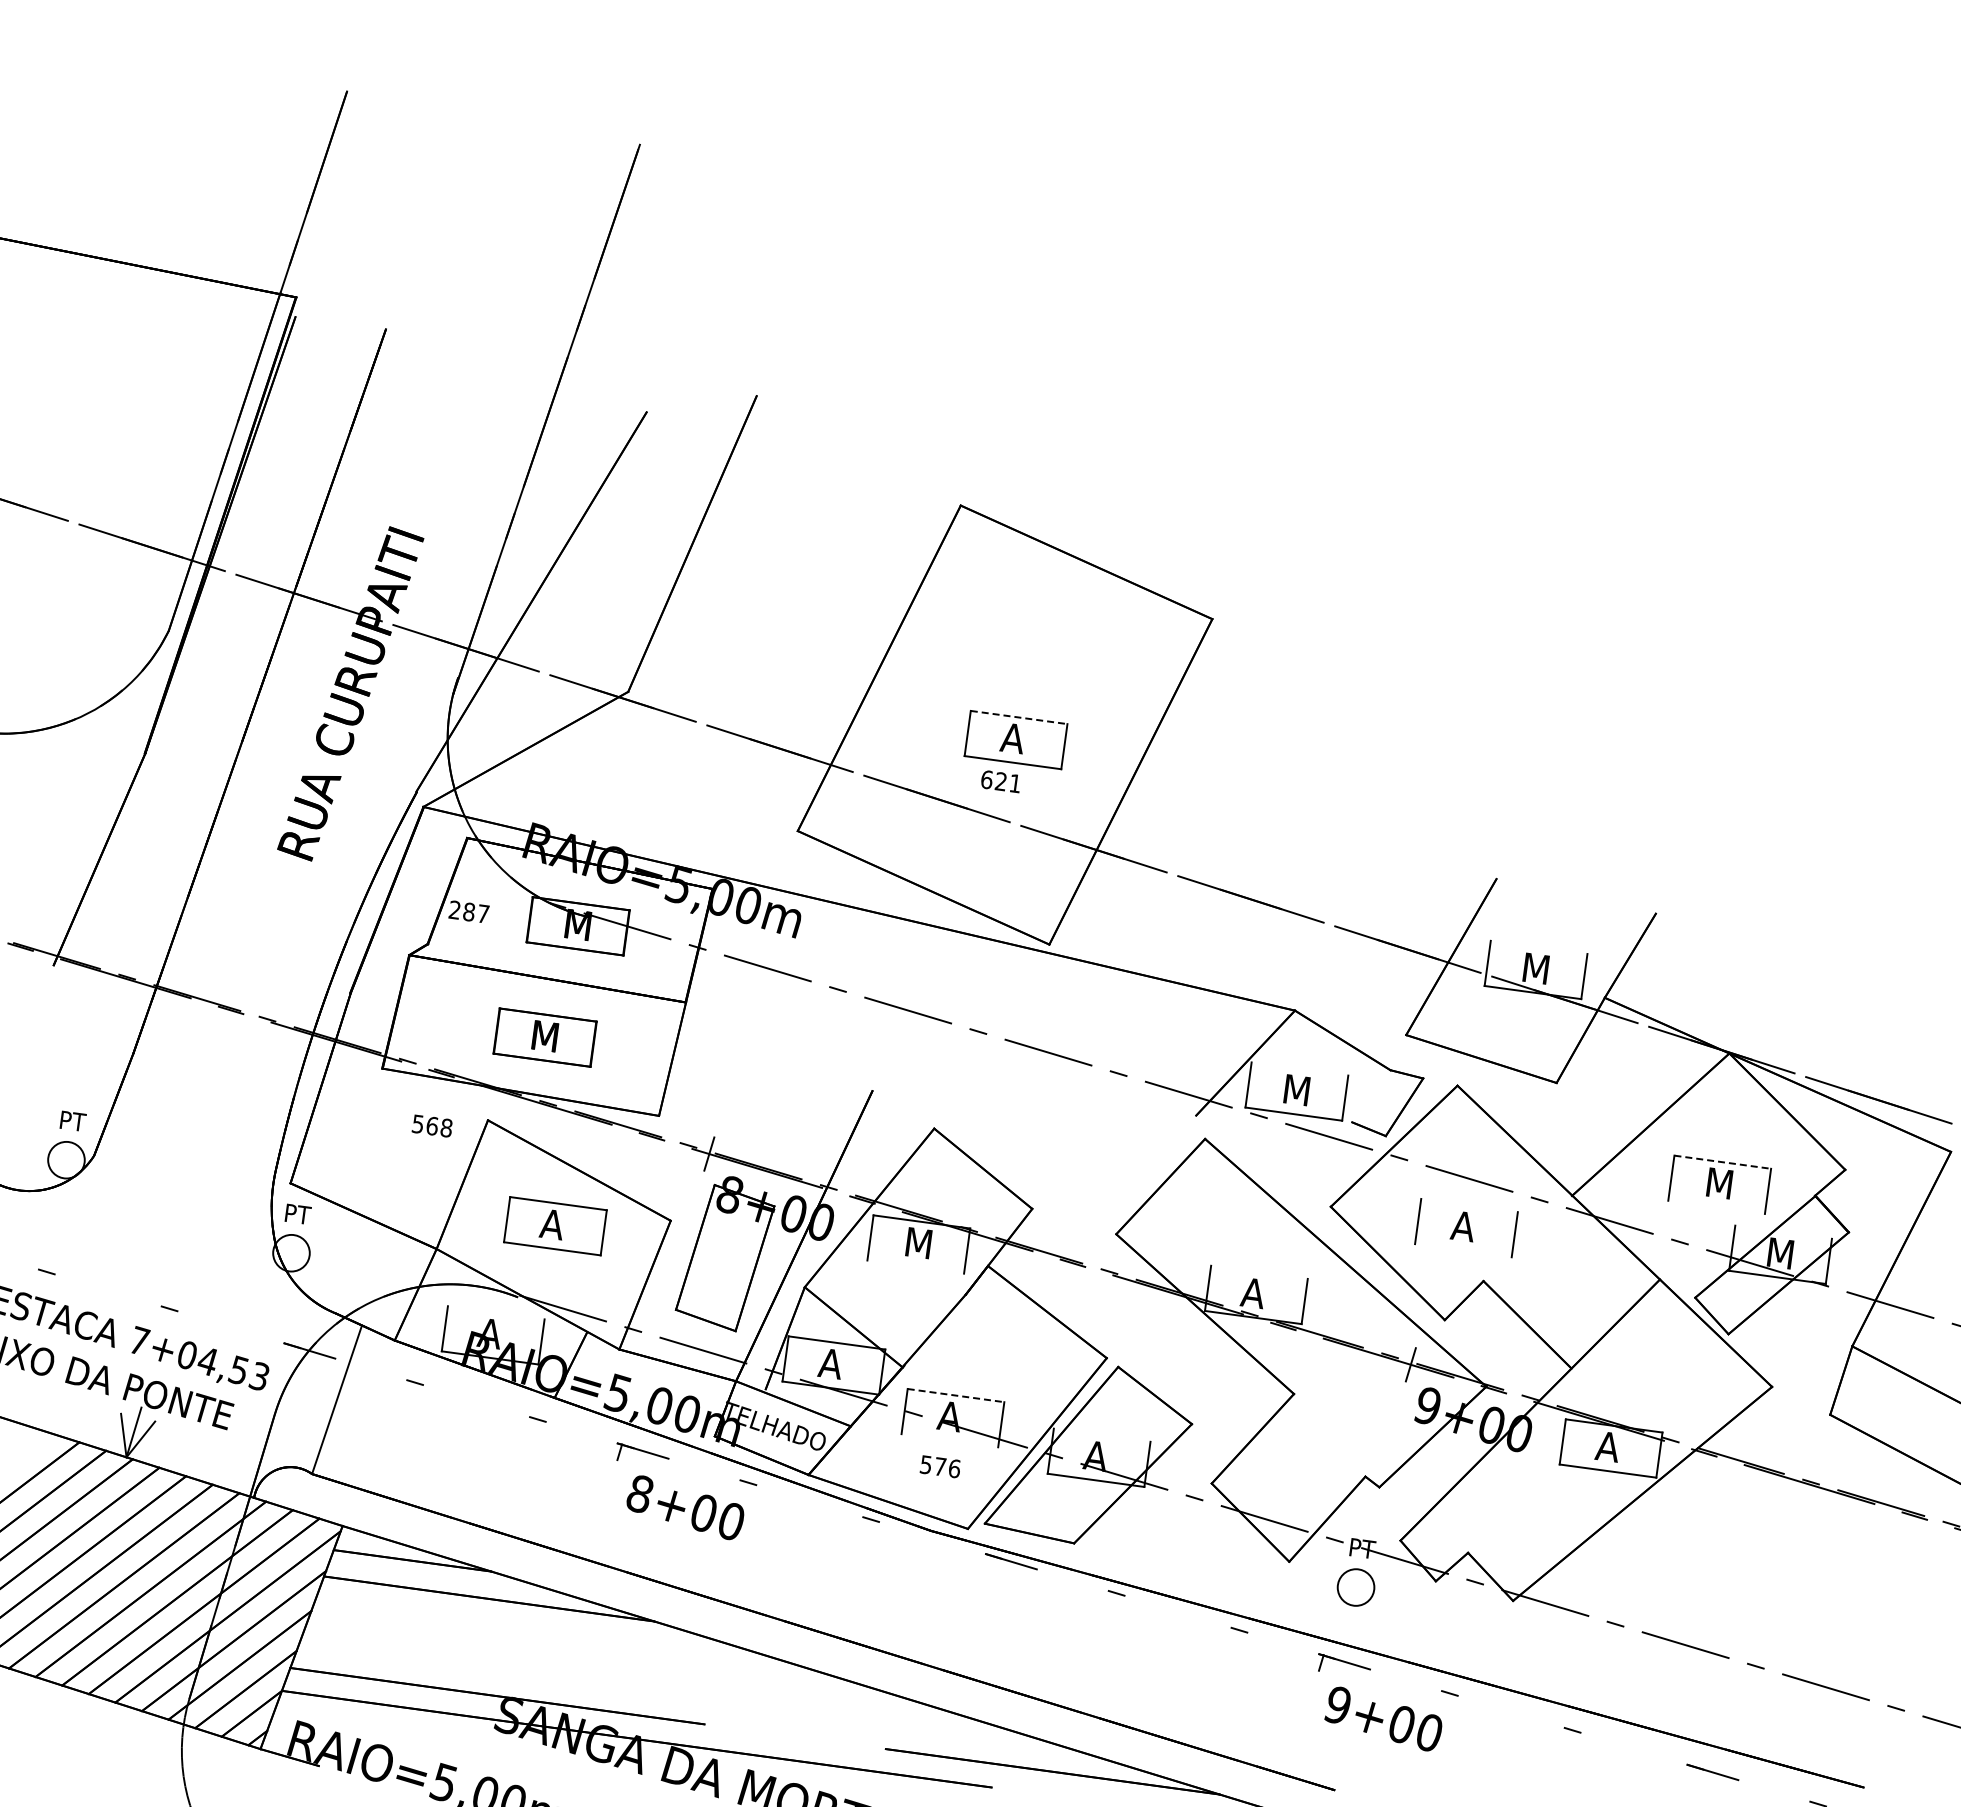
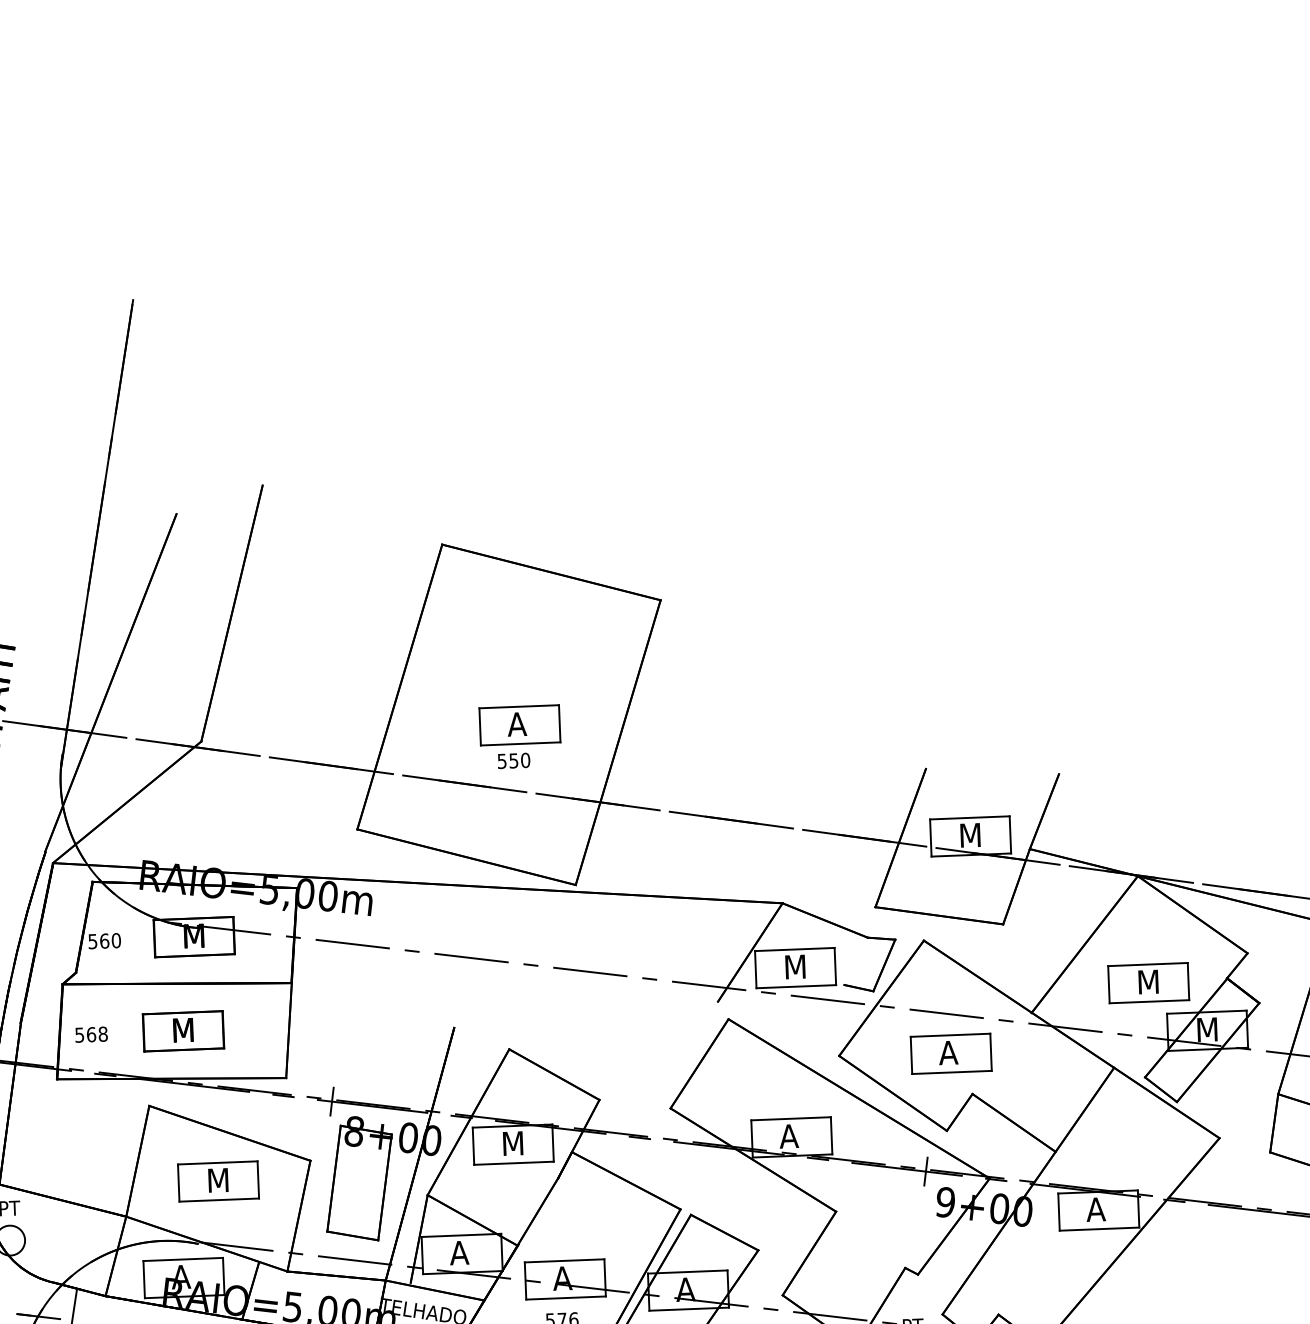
line: (1019, 717) -> (519, 706), dashed -> solid
text: (1000, 781) -> (513, 760), 621 -> 550
text: (468, 911) -> (104, 940), 287 -> 560
line: (1538, 947) -> (969, 818), added
line: (1299, 1068) -> (794, 949), added
text: (431, 1125) -> (90, 1034), moved
line: (1722, 1162) -> (1147, 964), dashed -> solid
line: (1469, 1205) -> (950, 1035), added
line: (1716, 1206) -> (1149, 1001), added
text: (553, 1224) -> (216, 1180), A -> M
line: (1783, 1231) -> (1206, 1011), added
line: (1463, 1250) -> (952, 1072), added
line: (915, 1266) -> (513, 1162), added
line: (1259, 1271) -> (791, 1118), added
line: (495, 1312) -> (182, 1259), added
line: (956, 1395) -> (564, 1260), dashed -> solid
line: (1101, 1434) -> (687, 1271), added
line: (949, 1440) -> (565, 1297), added

